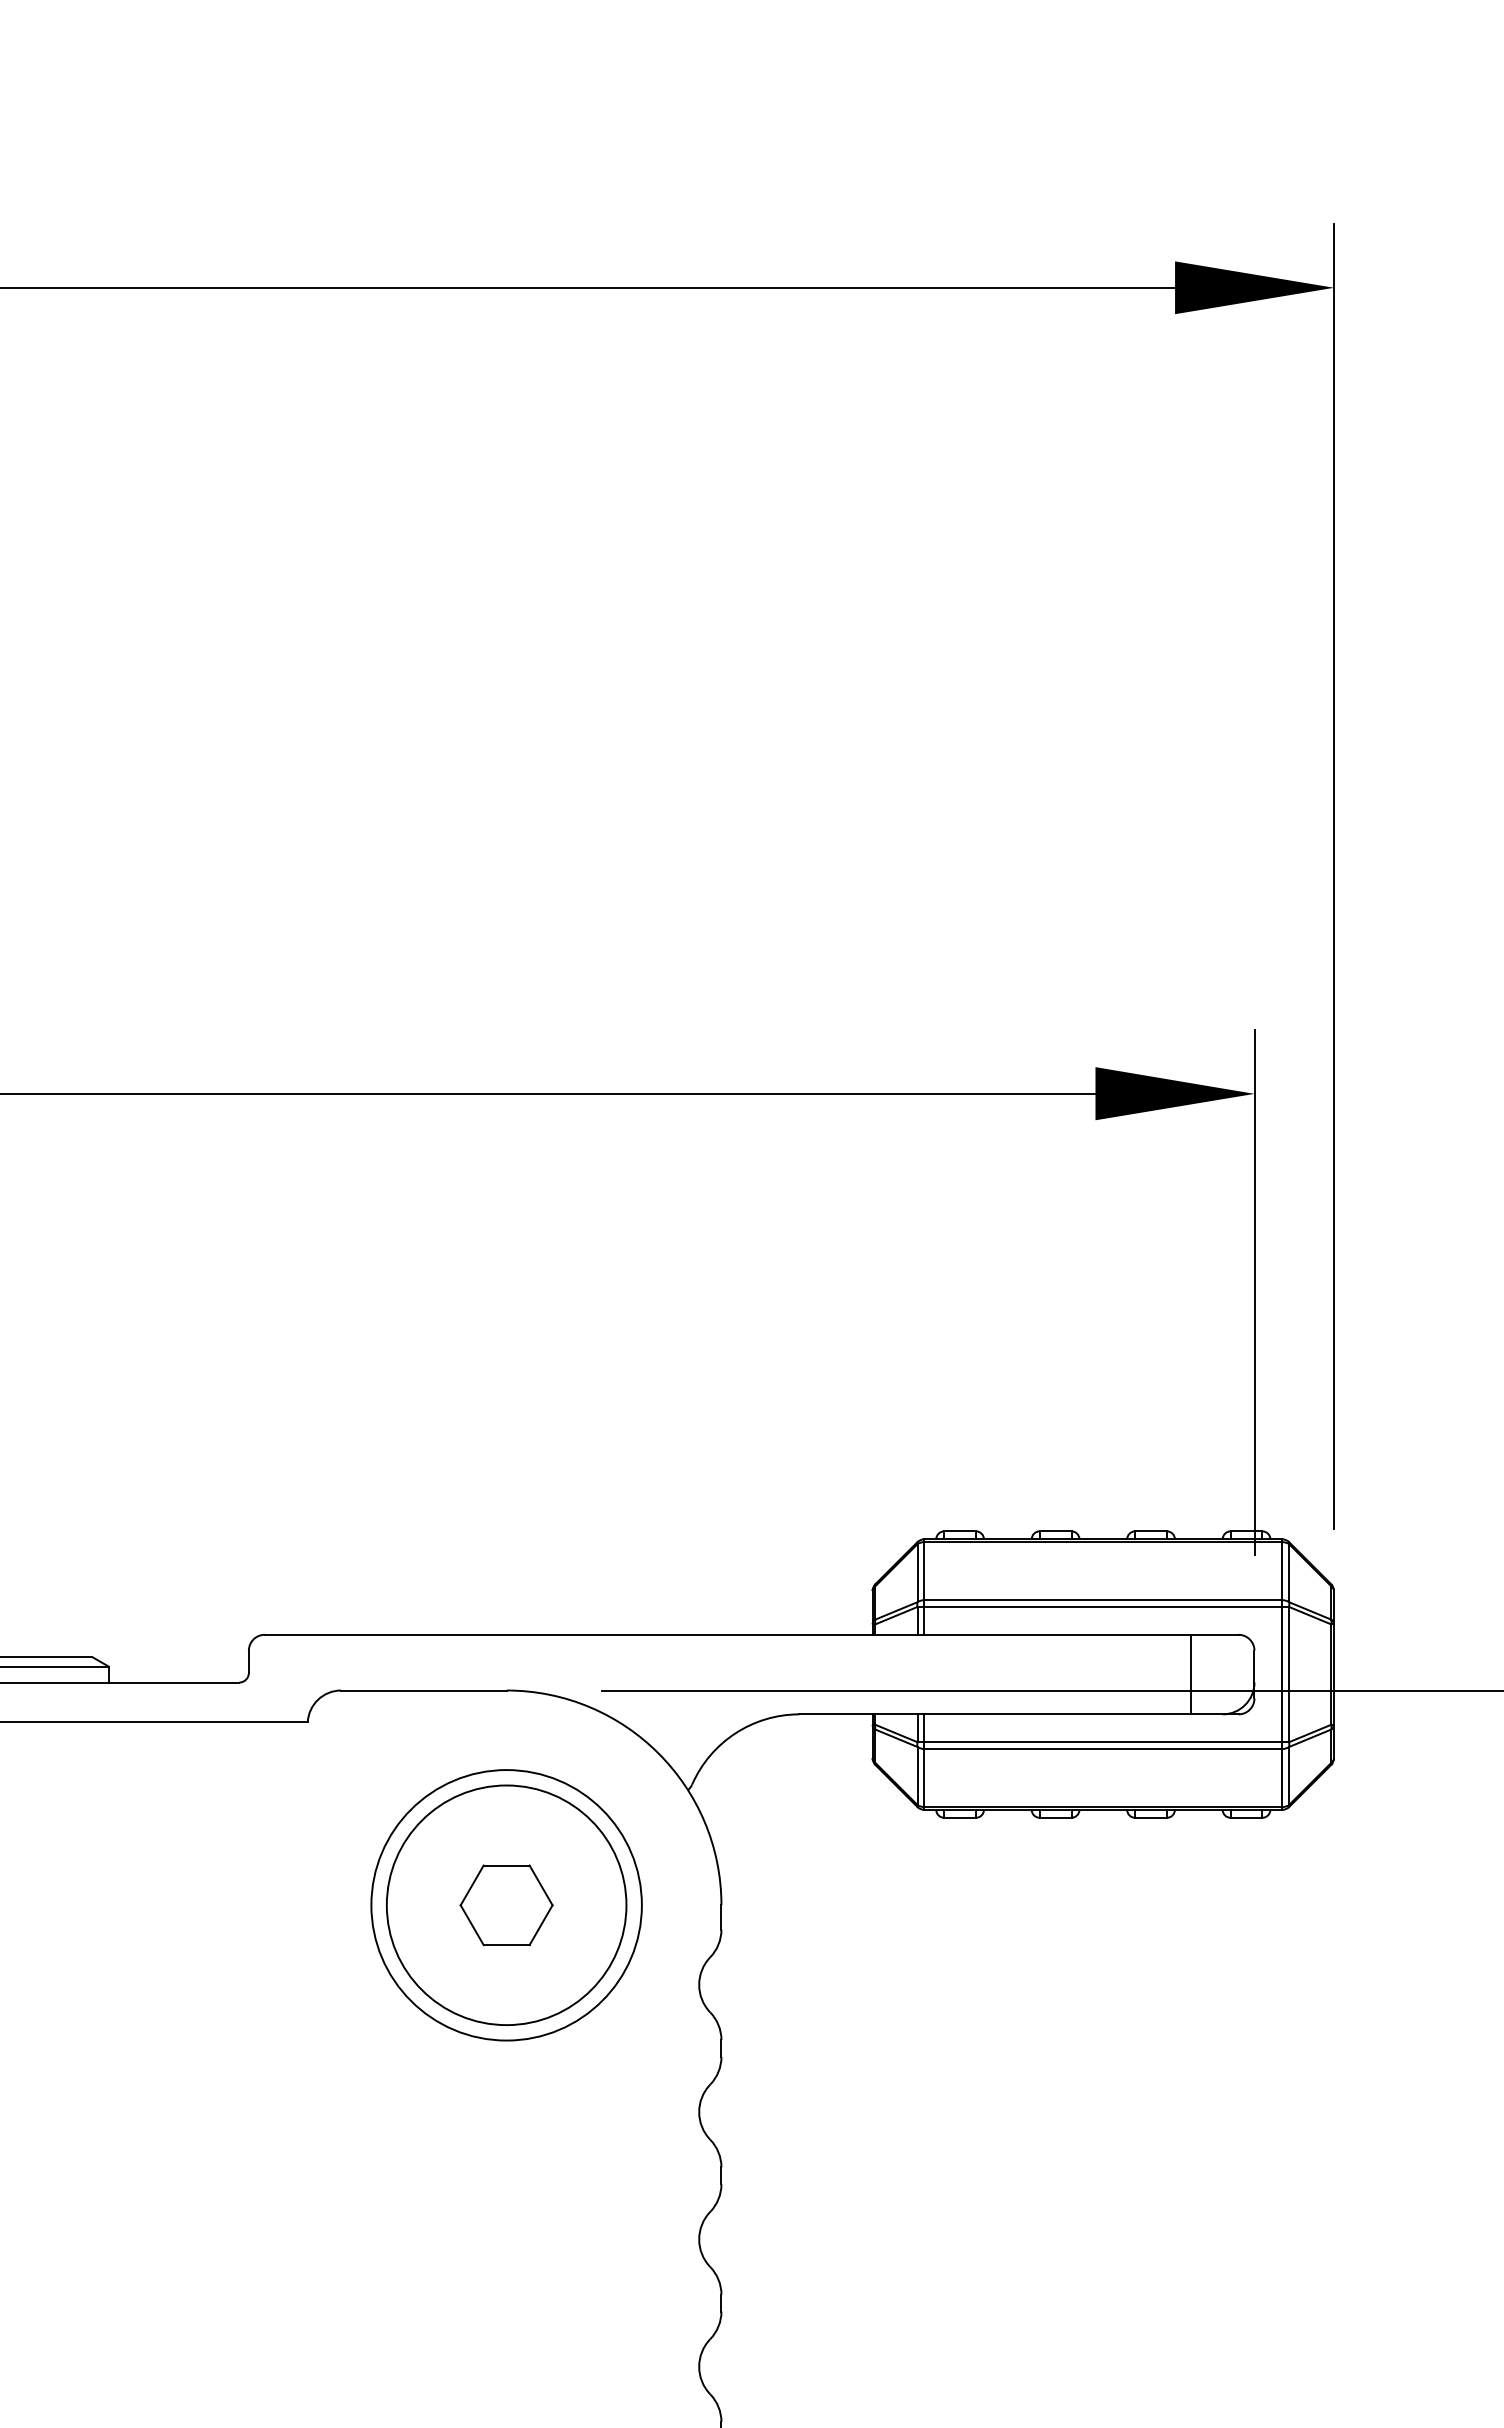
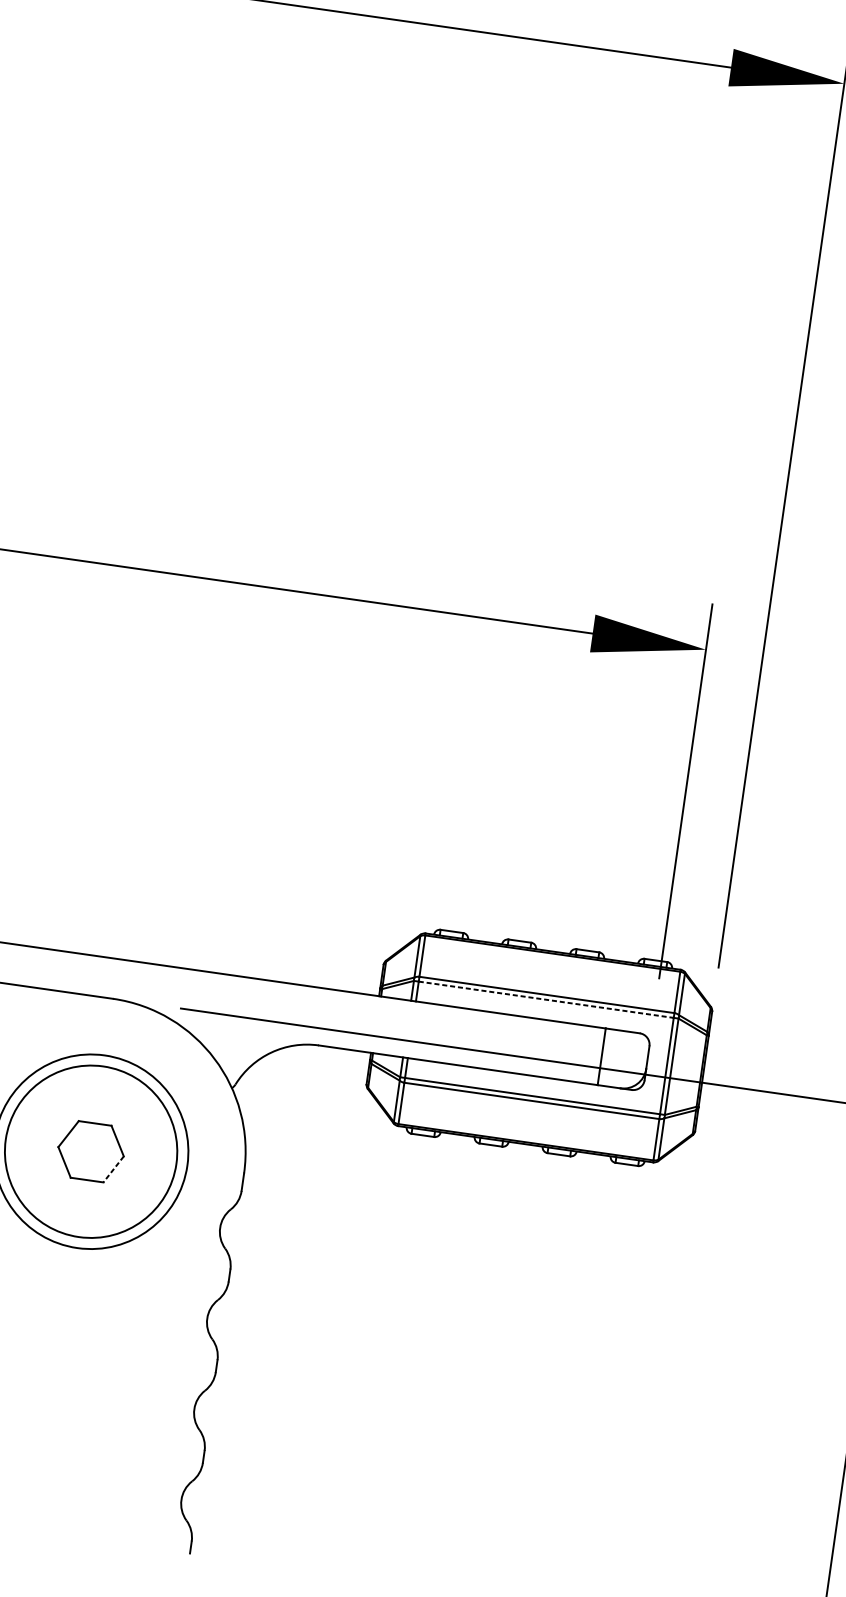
line: (1103, 1606) -> (546, 999), solid -> dashed
line: (541, 1925) -> (113, 1169), solid -> dashed

